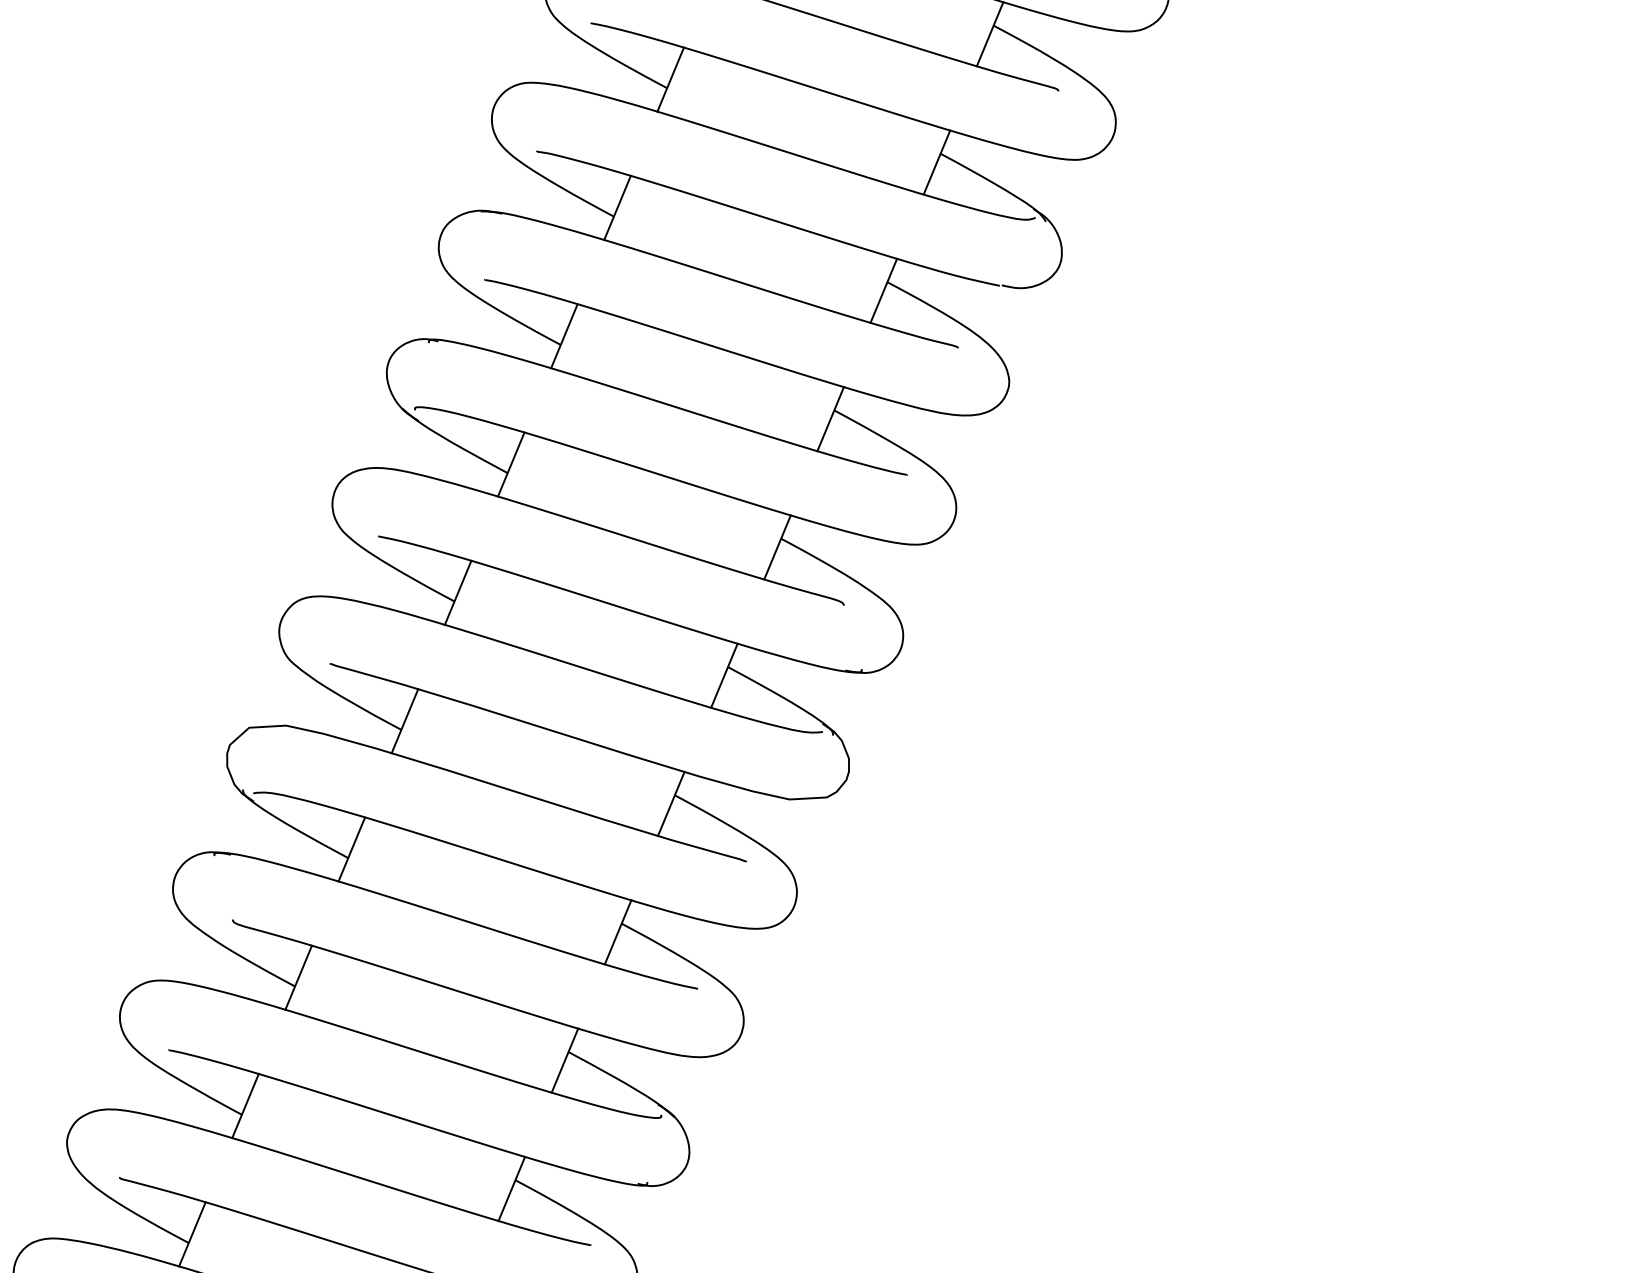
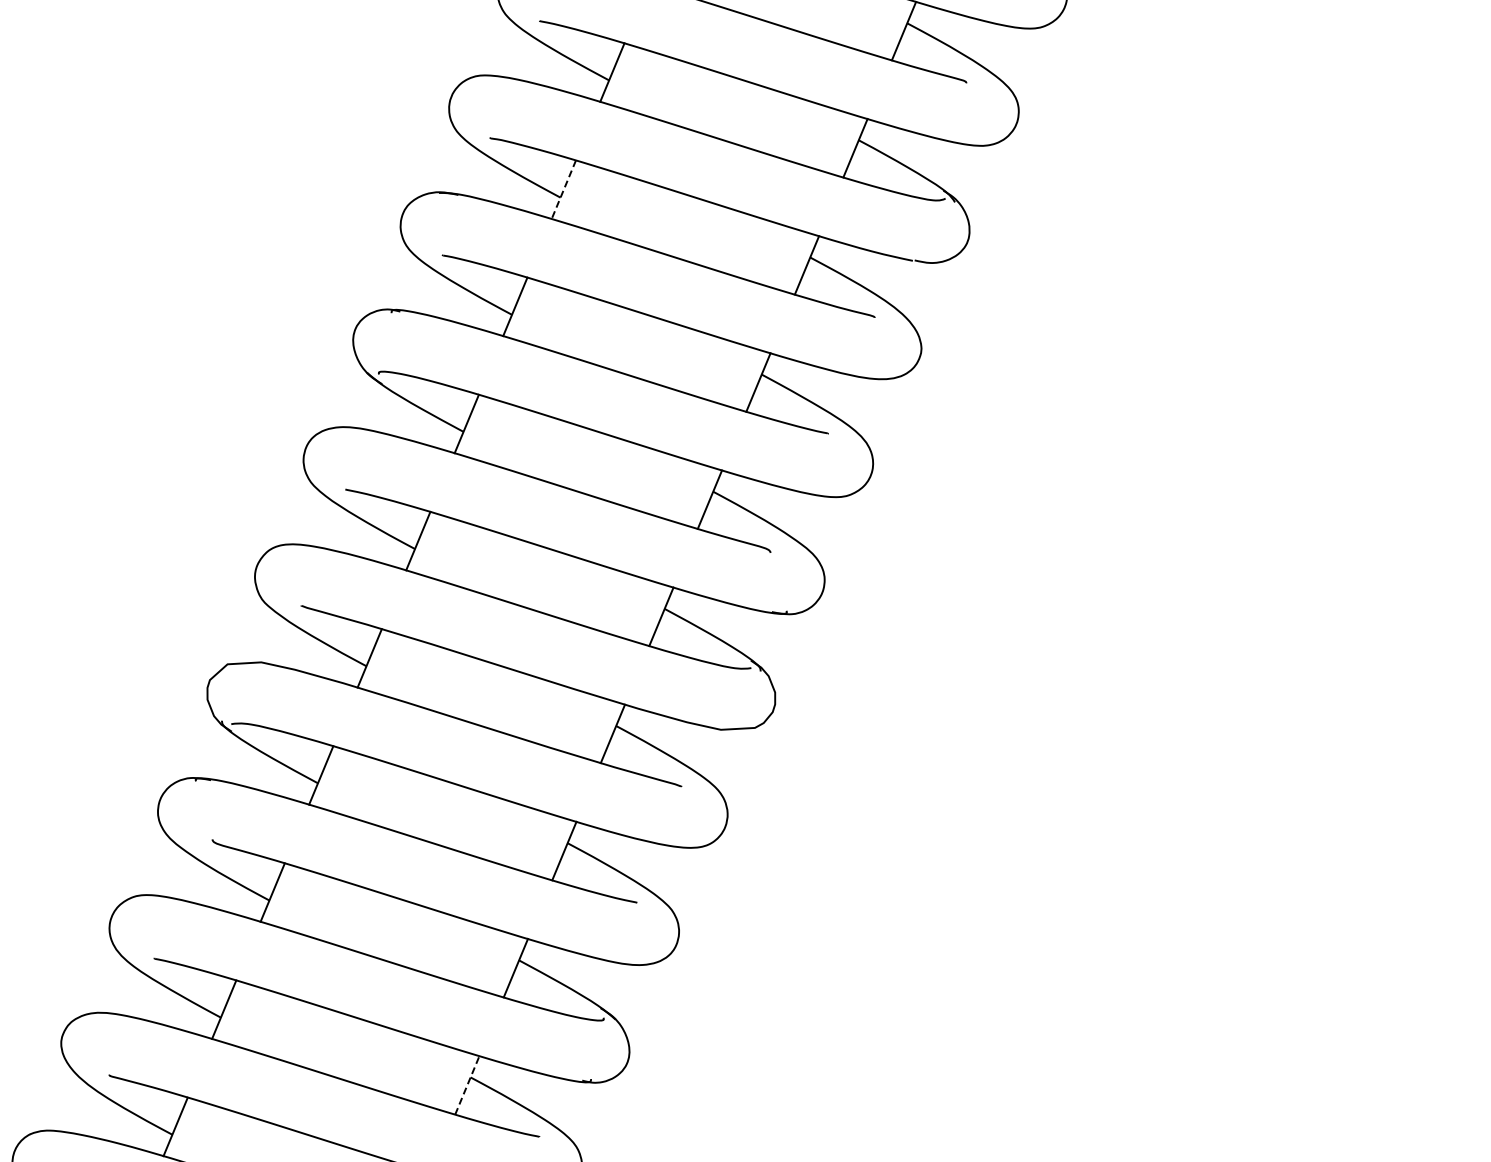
line: (617, 207) -> (563, 189), solid -> dashed
line: (512, 1189) -> (467, 1085), solid -> dashed

